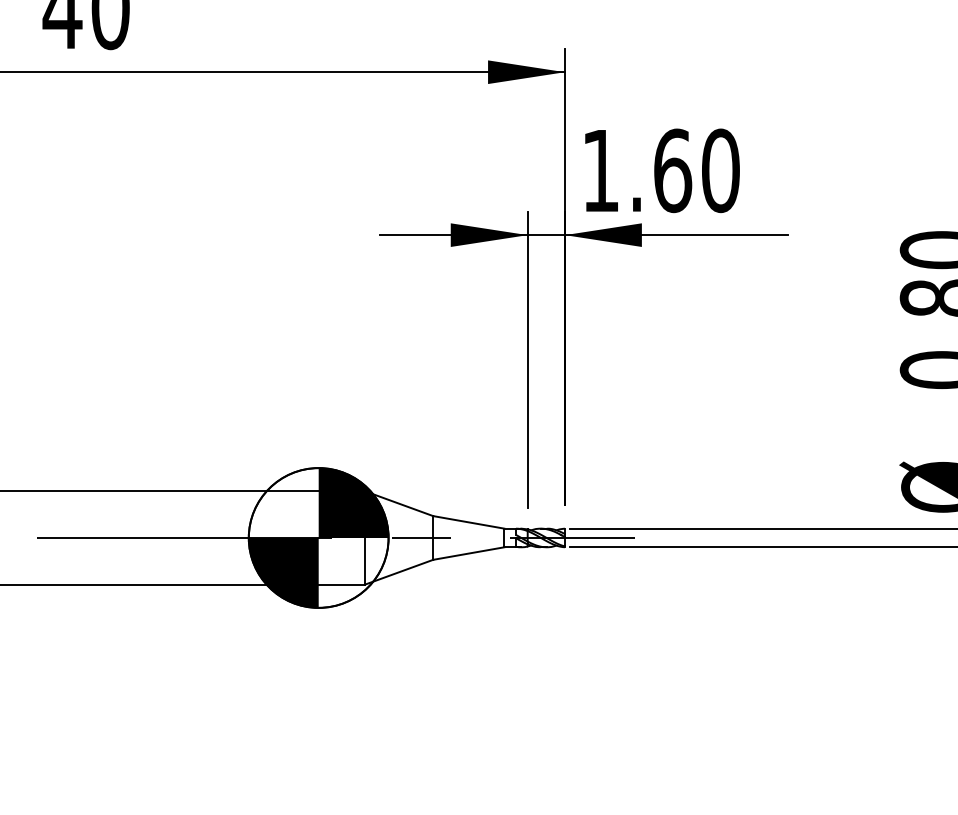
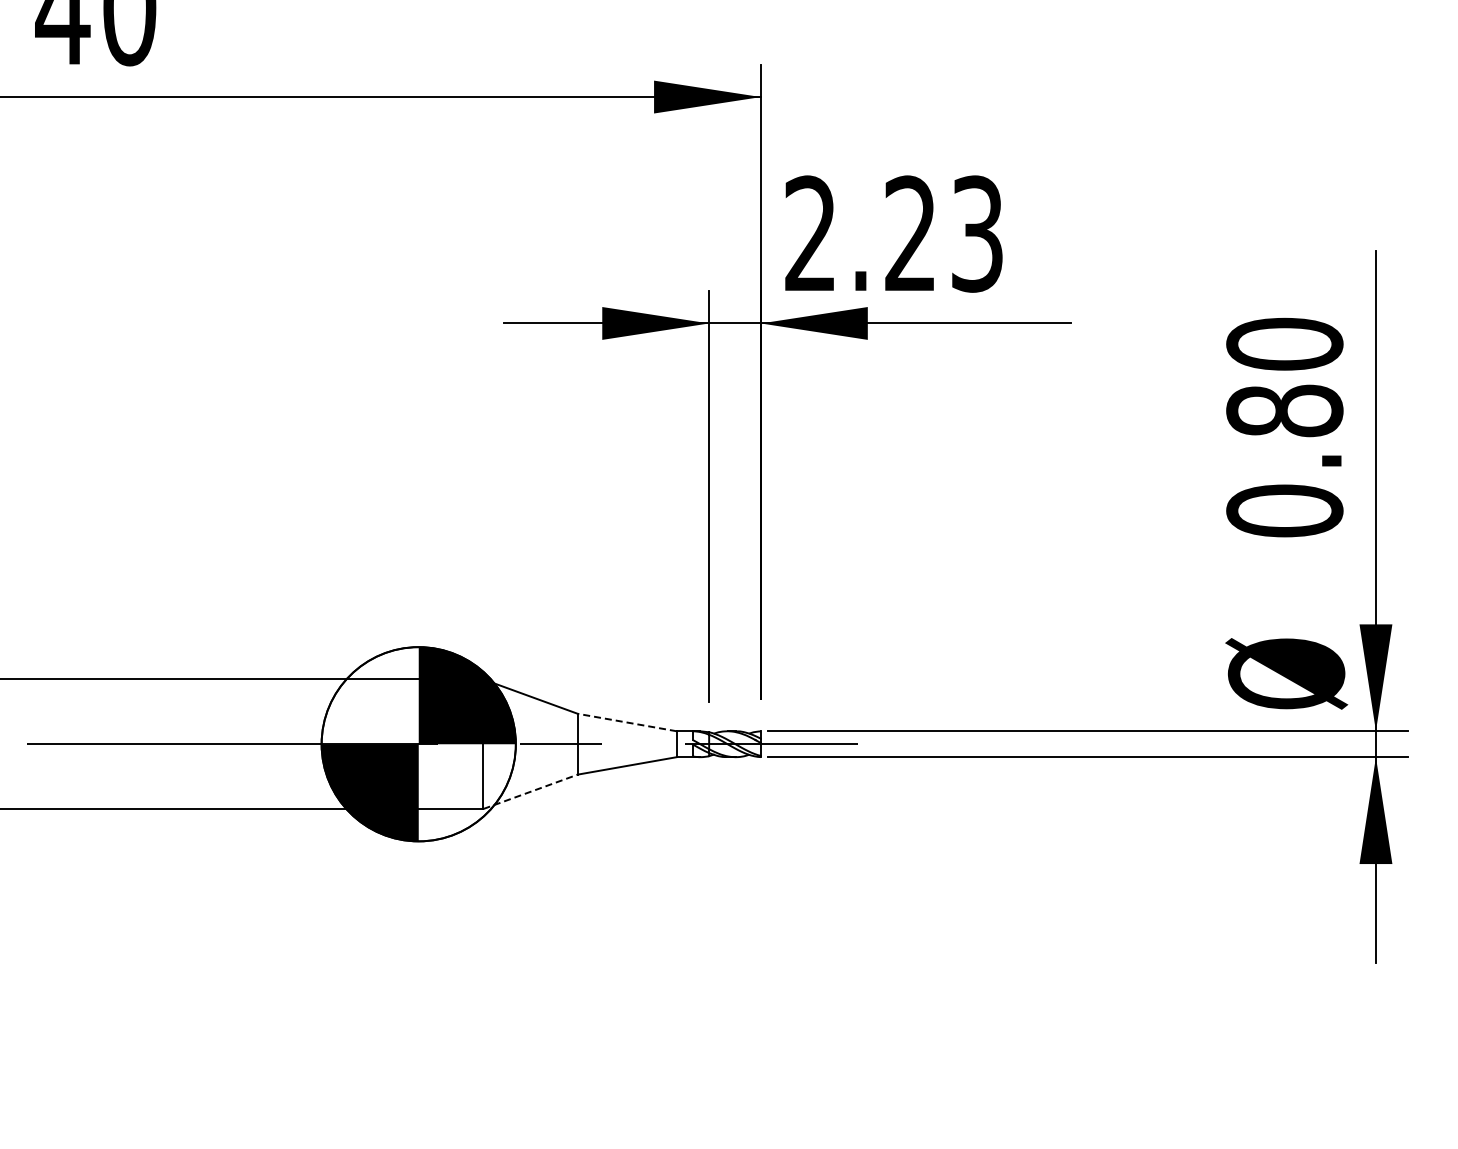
text: (661, 170) -> (894, 233), 1.60 -> 2.23
line: (468, 522) -> (626, 722), solid -> dashed
line: (399, 571) -> (531, 791), solid -> dashed

